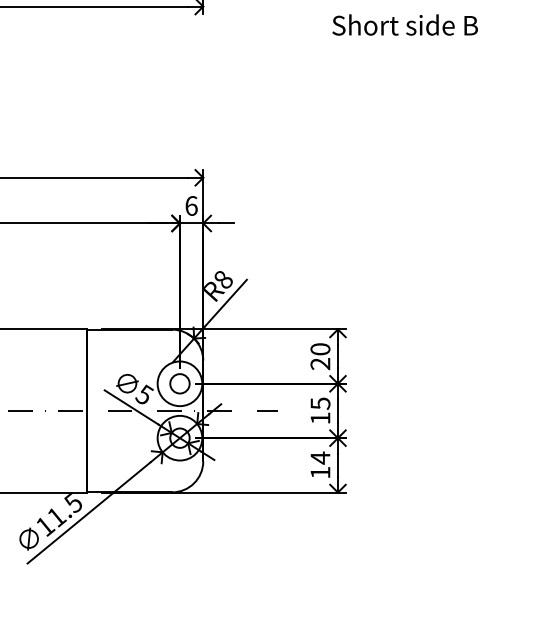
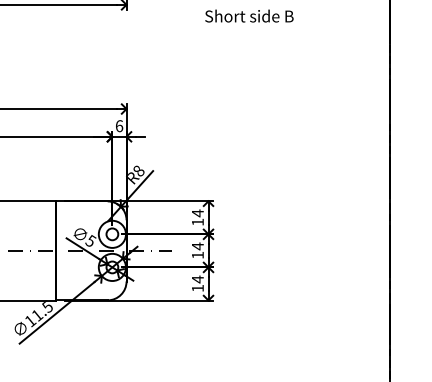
text: (319, 356) -> (197, 217), 20 -> 14
text: (319, 403) -> (197, 246), 15 -> 14

